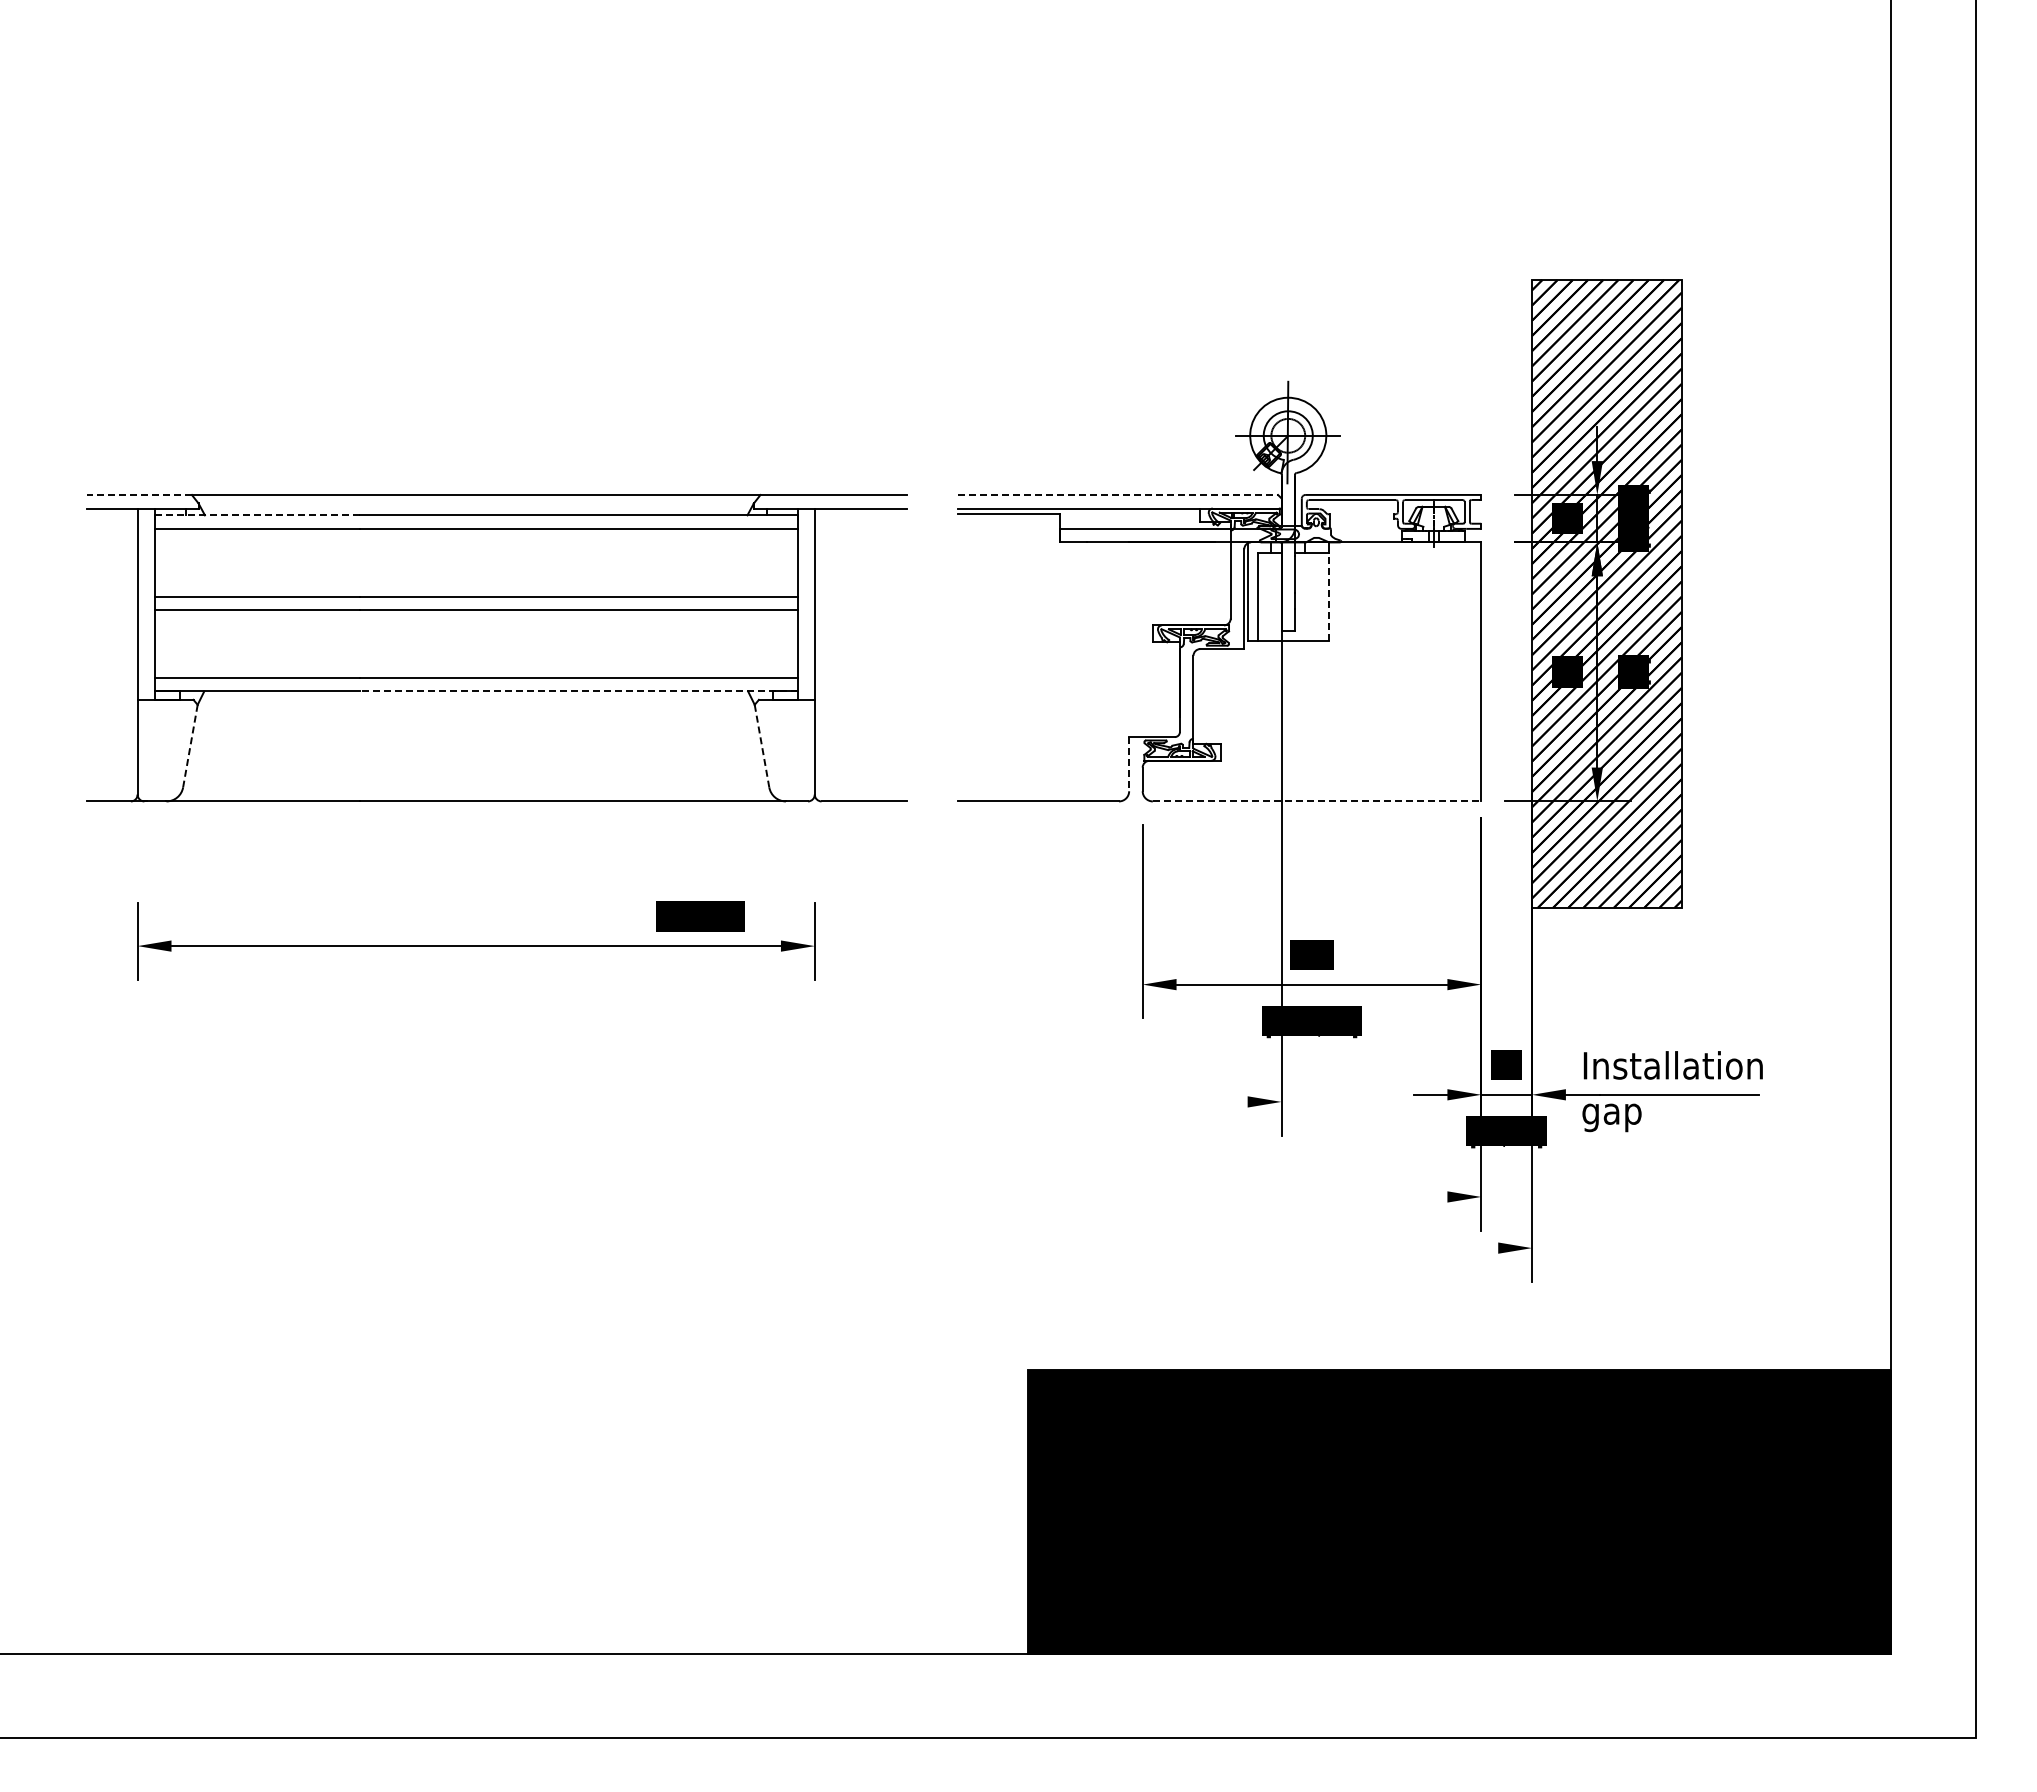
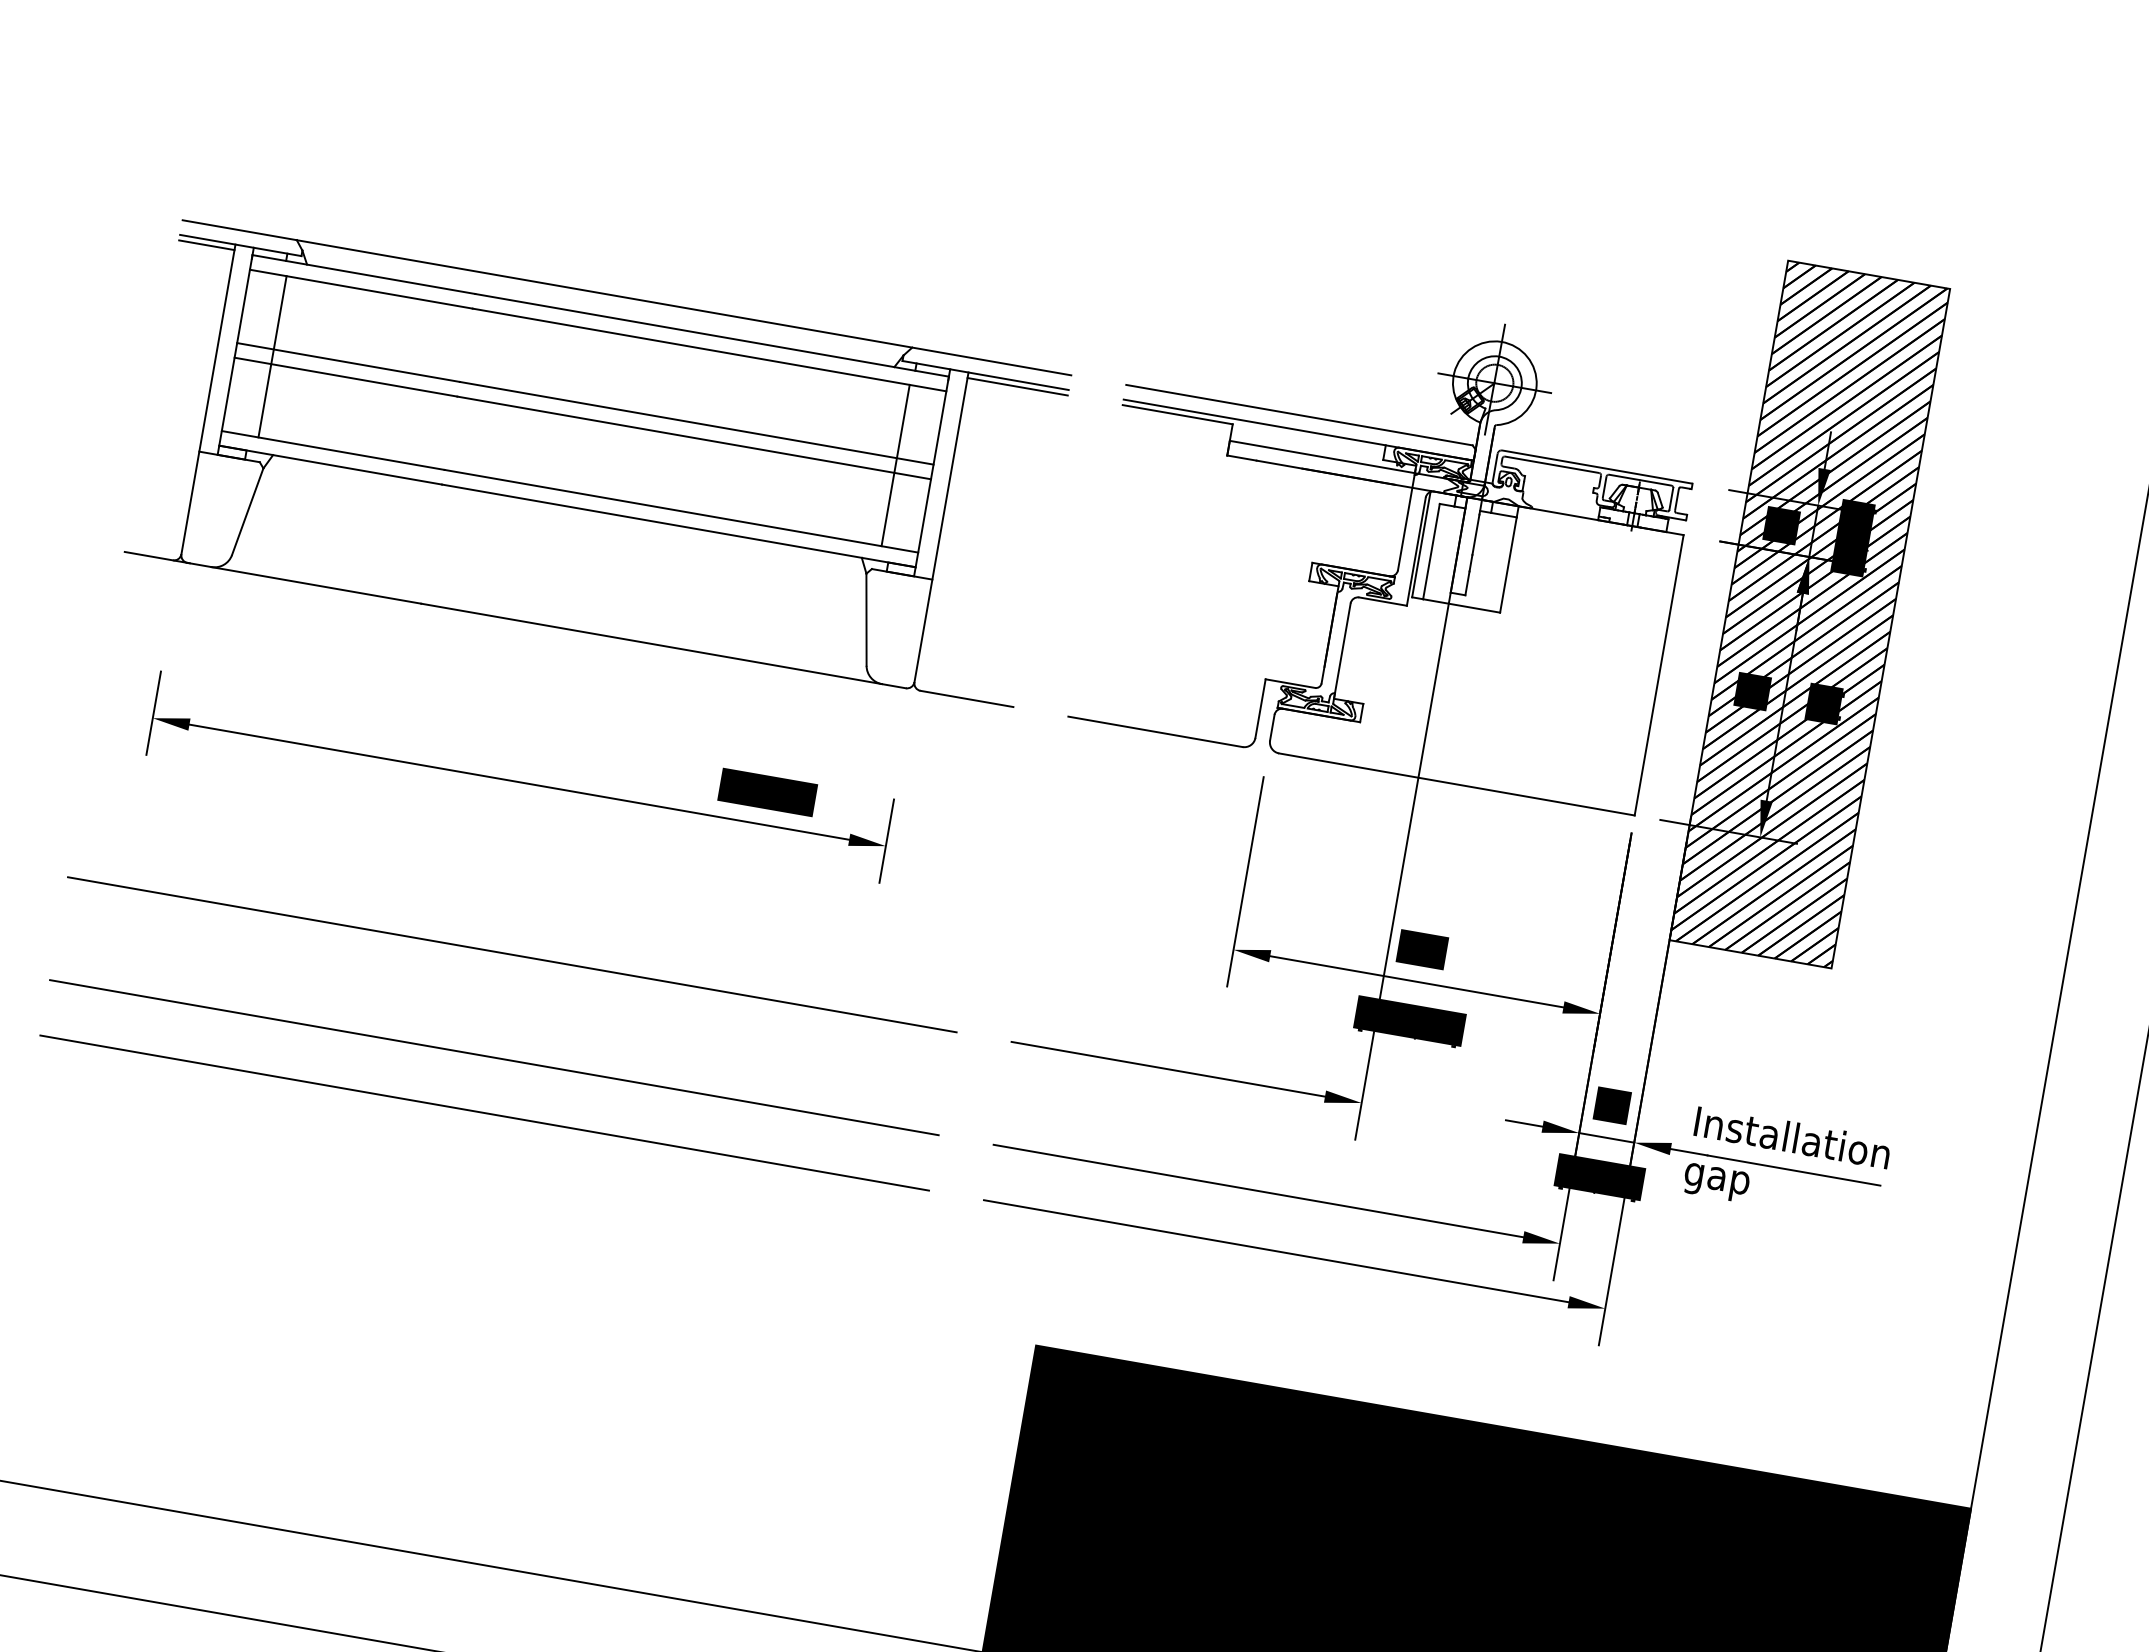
line: (139, 495) -> (239, 230), dashed -> solid
line: (1118, 495) -> (1299, 415), dashed -> solid
line: (111, 513) -> (206, 244), added
line: (860, 513) -> (1017, 386), added
line: (257, 515) -> (363, 274), dashed -> solid
line: (1328, 596) -> (1508, 564), dashed -> solid
line: (188, 602) -> (272, 355), added
line: (764, 602) -> (896, 464), added
line: (579, 691) -> (679, 526), dashed -> solid
line: (190, 746) -> (247, 512), dashed -> solid
line: (762, 746) -> (866, 620), dashed -> solid
line: (1129, 764) -> (1260, 709), dashed -> solid
line: (1317, 801) -> (1457, 784), dashed -> solid
line: (496, 1101) -> (511, 954), added
line: (1102, 1101) -> (1167, 1068), added
line: (496, 1196) -> (493, 1057), added
line: (1202, 1196) -> (1258, 1190), added
line: (496, 1247) -> (484, 1112), added
line: (1228, 1248) -> (1276, 1251), added

